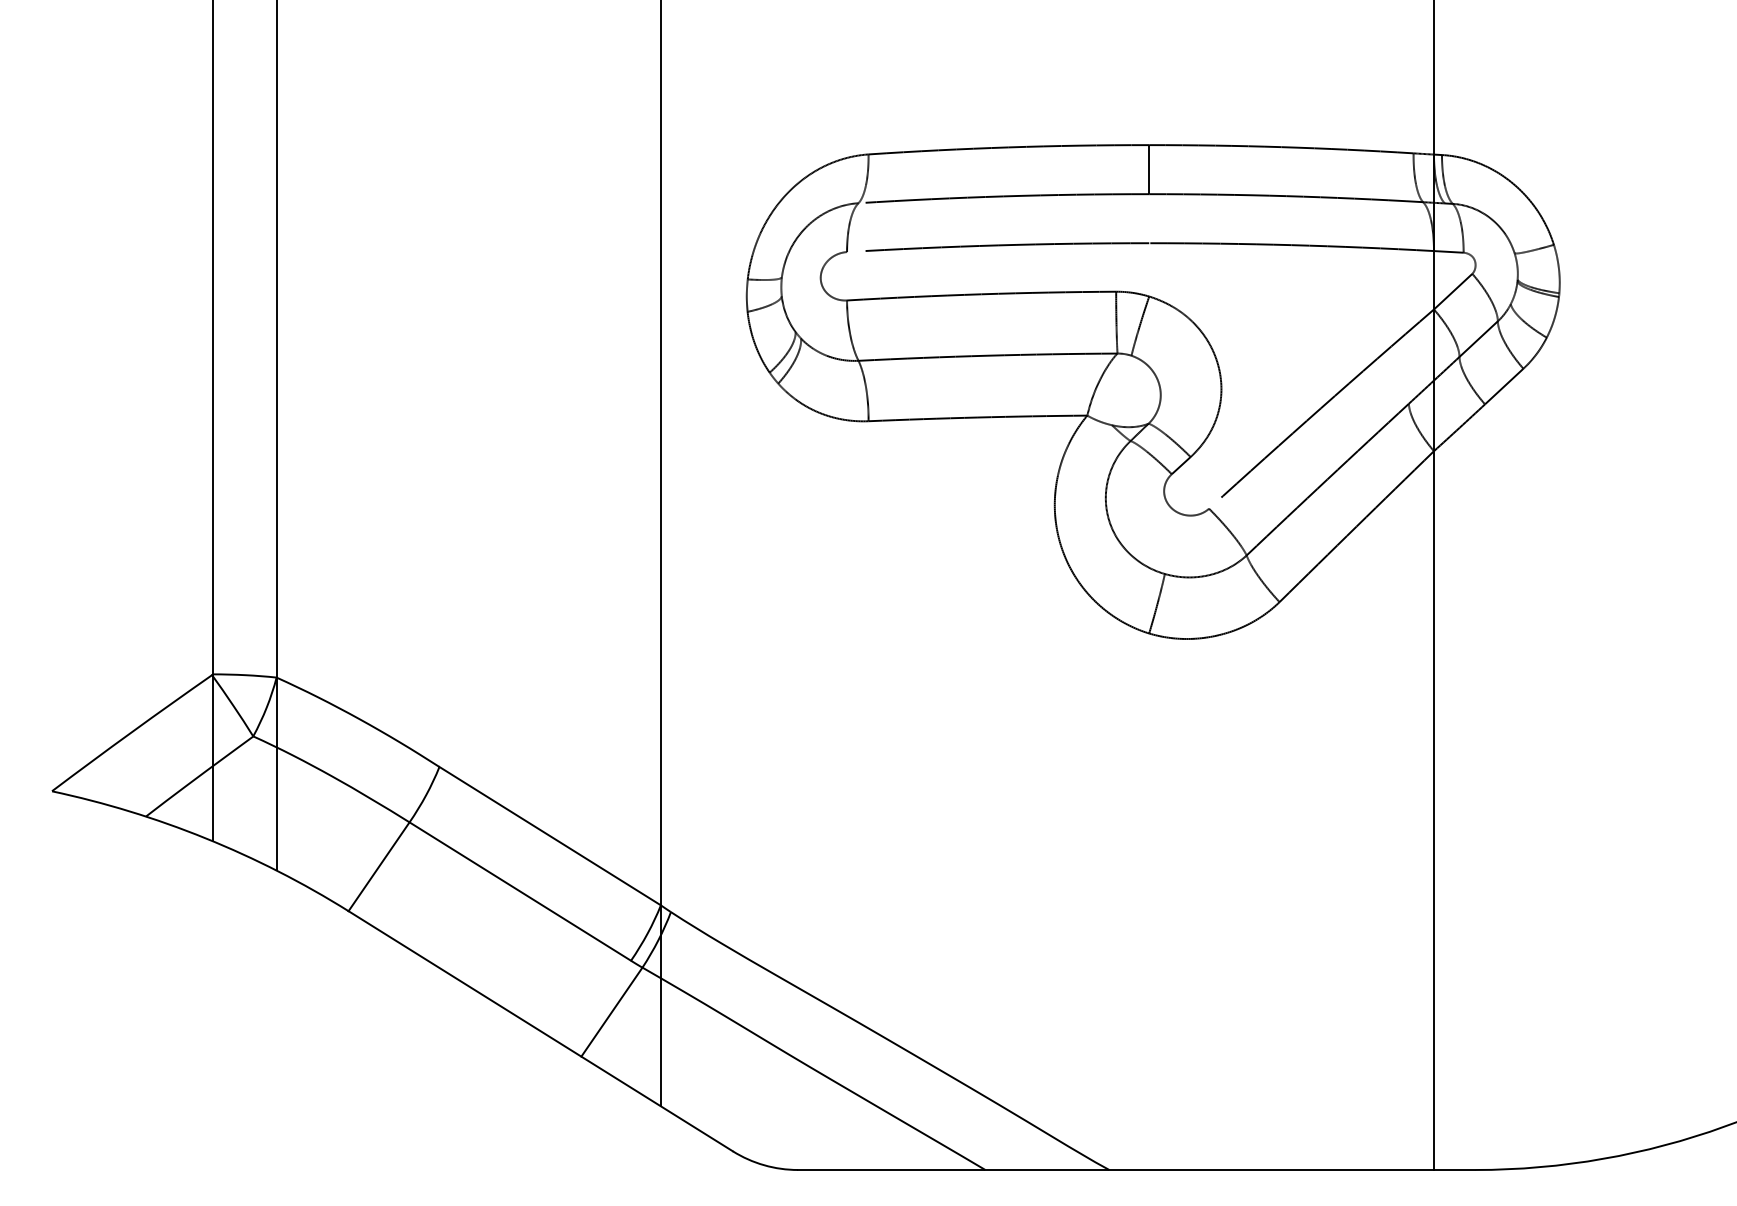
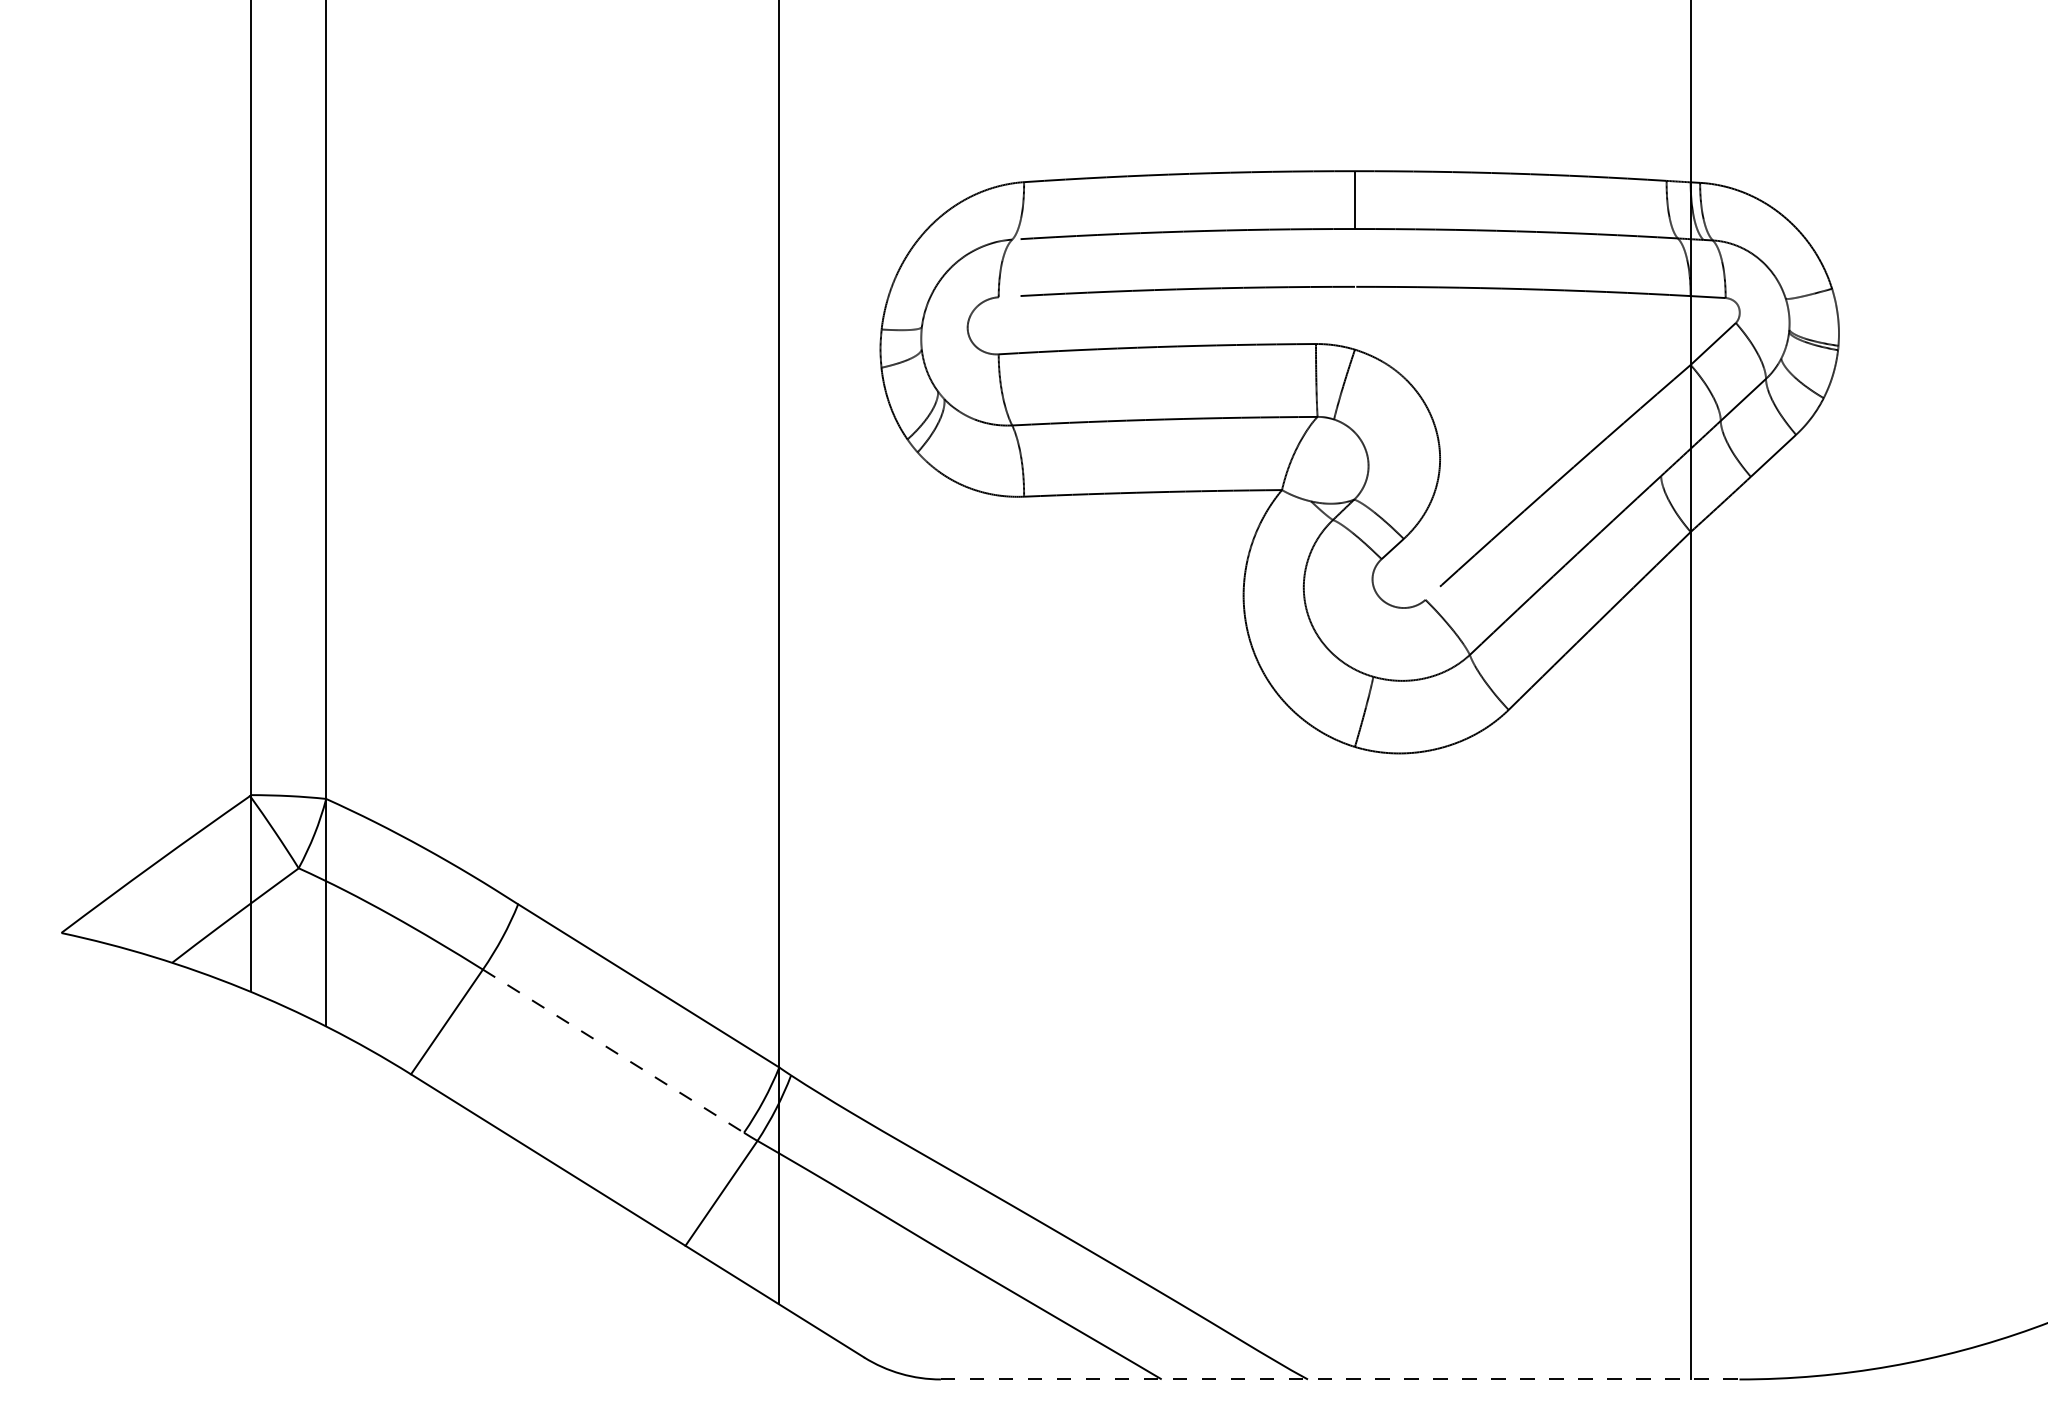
line: (520, 891) -> (613, 1051), solid -> dashed
line: (1136, 1170) -> (1340, 1379), solid -> dashed

